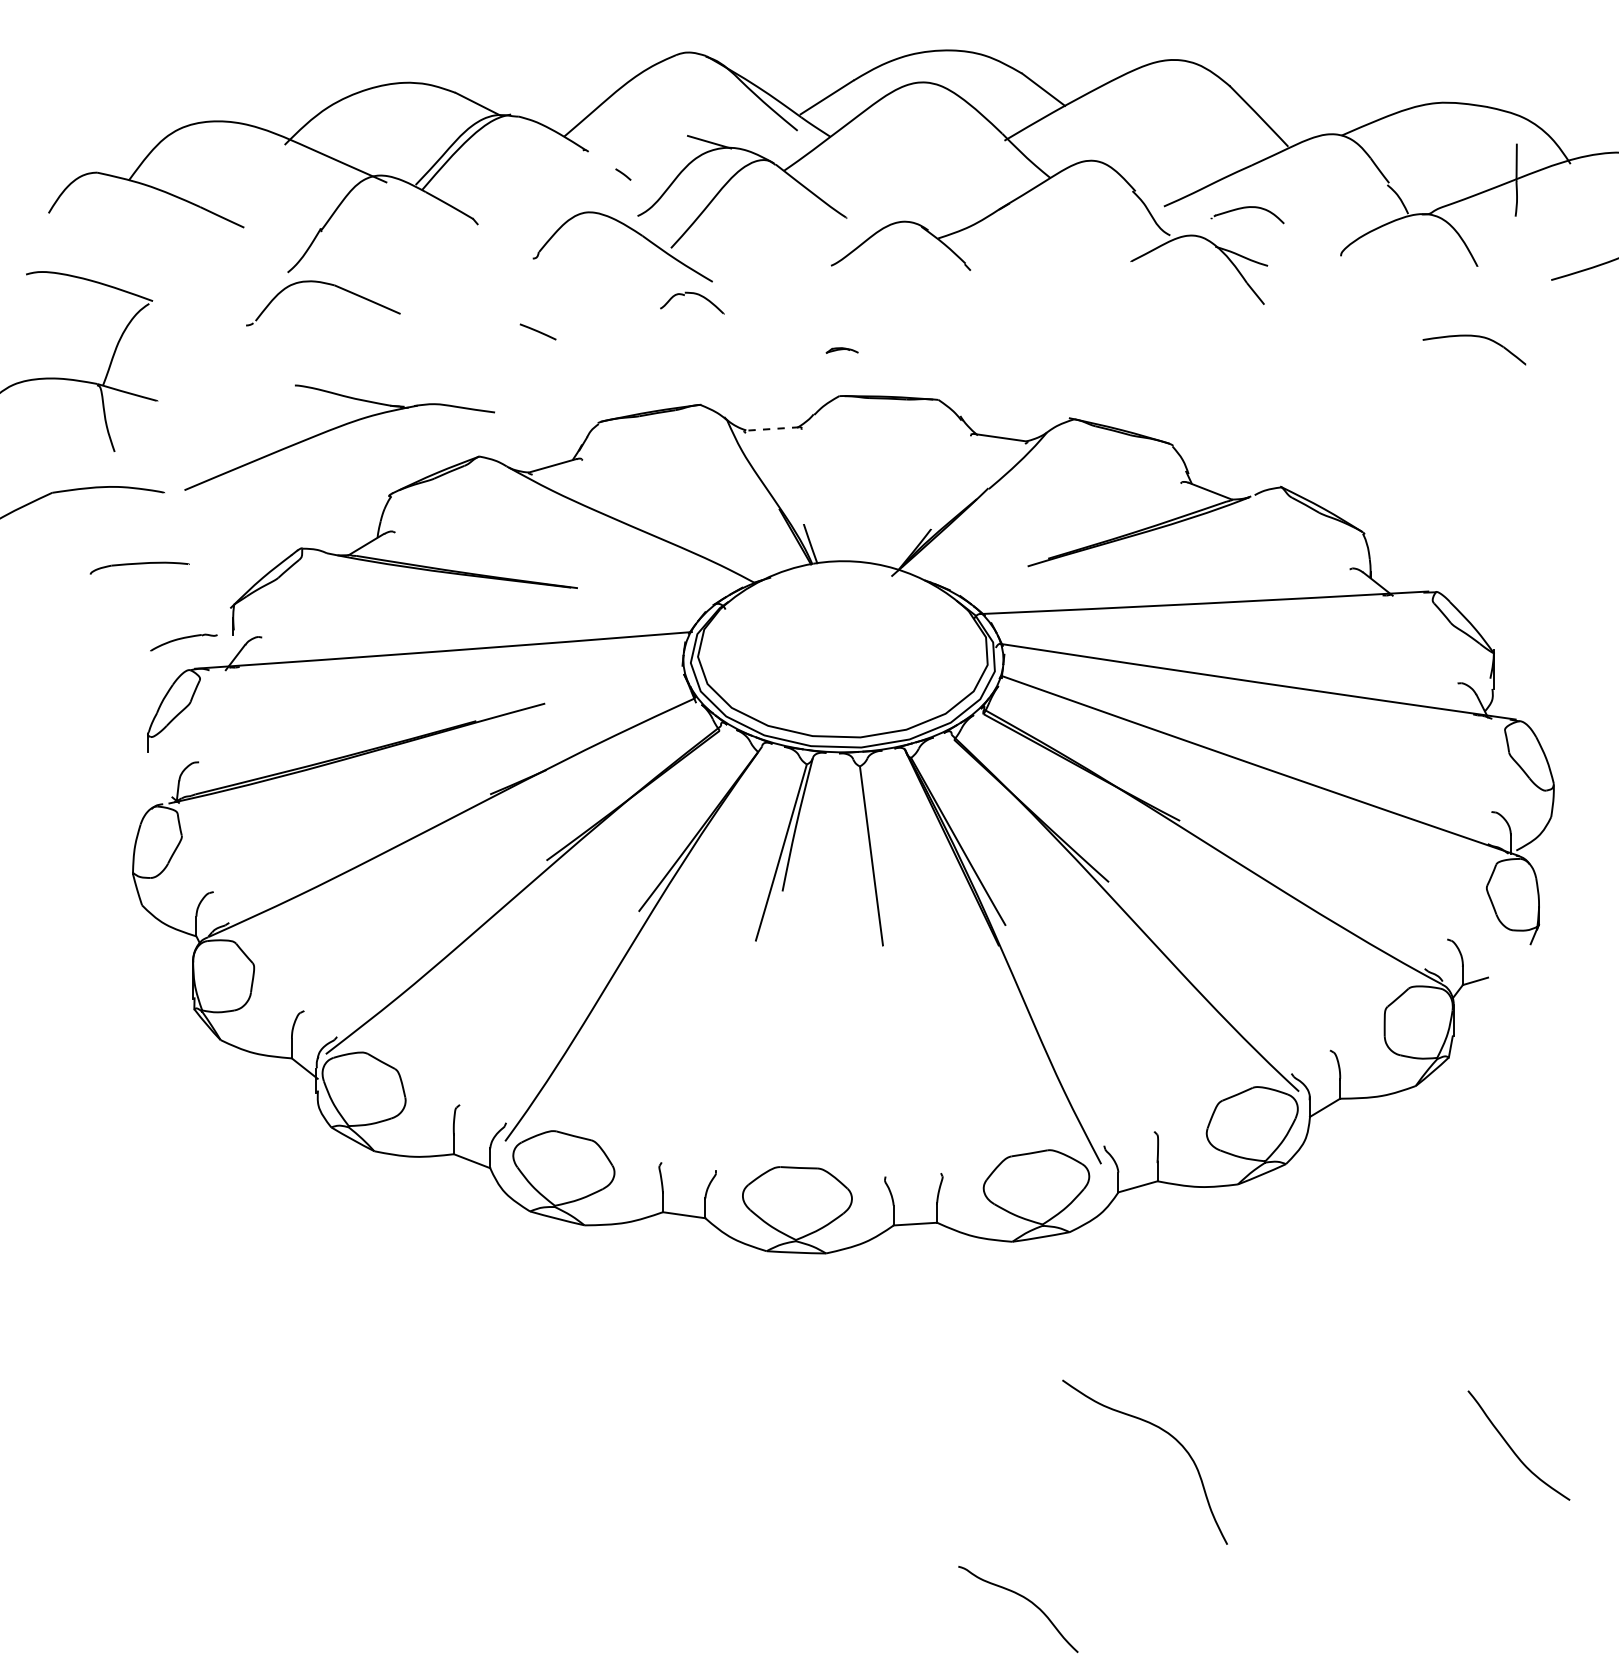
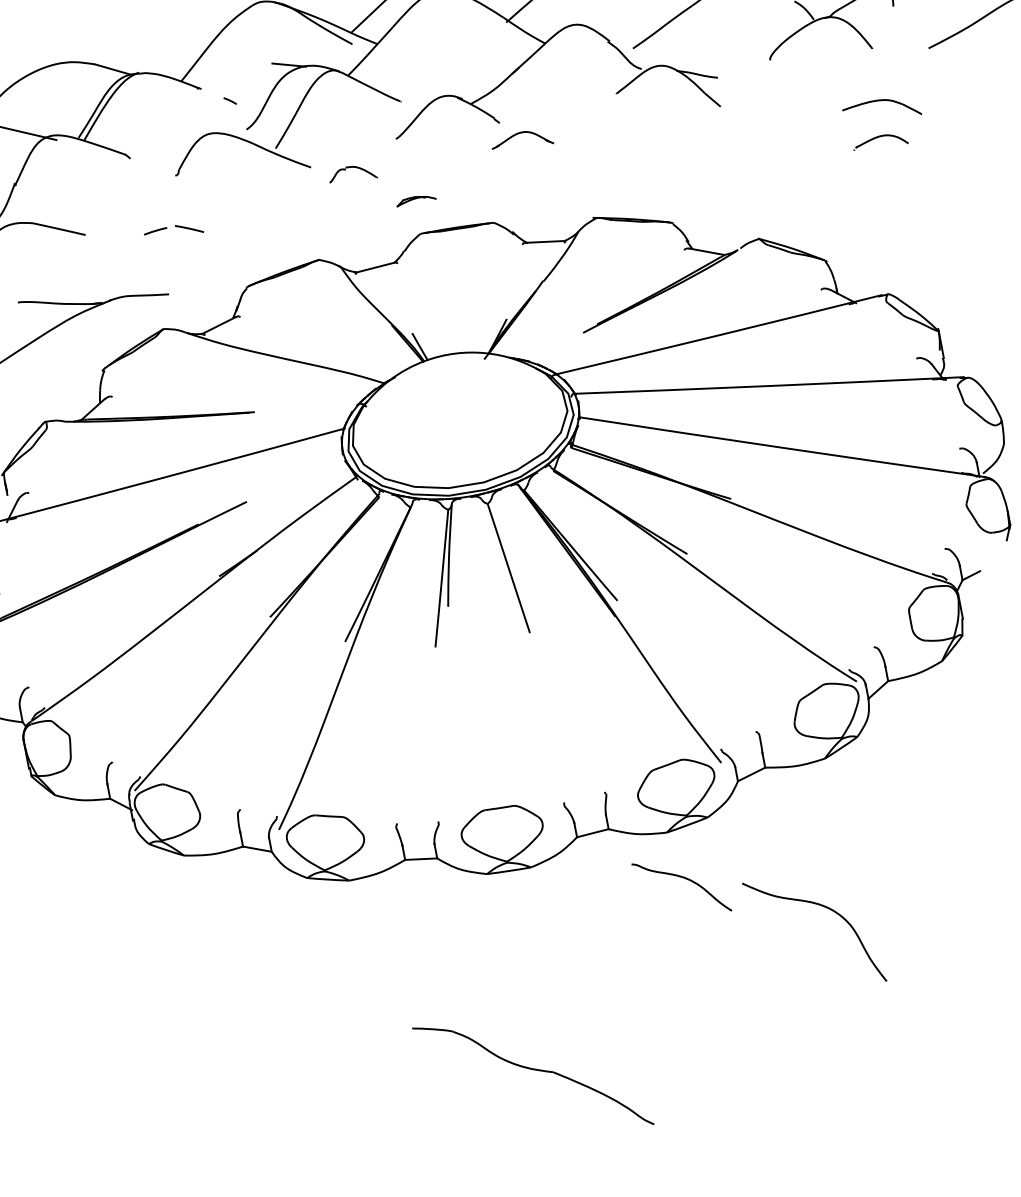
part: (1247, 208) -> (879, 137), moved
part: (991, 290) -> (517, 134), added
part: (693, 294) -> (352, 167), moved
line: (493, 326) -> (155, 231), added
part: (842, 350) -> (416, 199), size x1.67
line: (772, 428) -> (375, 267), dashed -> solid
curve: (1161, 1430) -> (822, 906), moved
part: (780, 1520) -> (535, 1070), added
curve: (1025, 1599) -> (685, 879), moved

